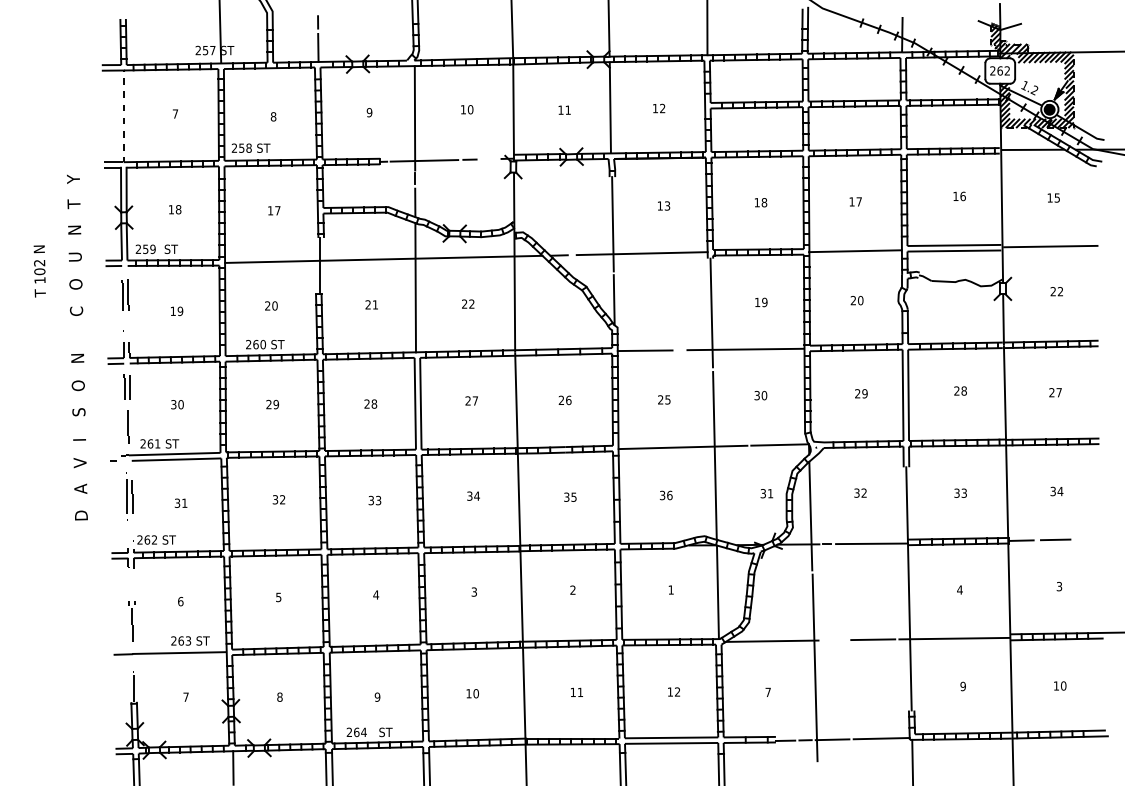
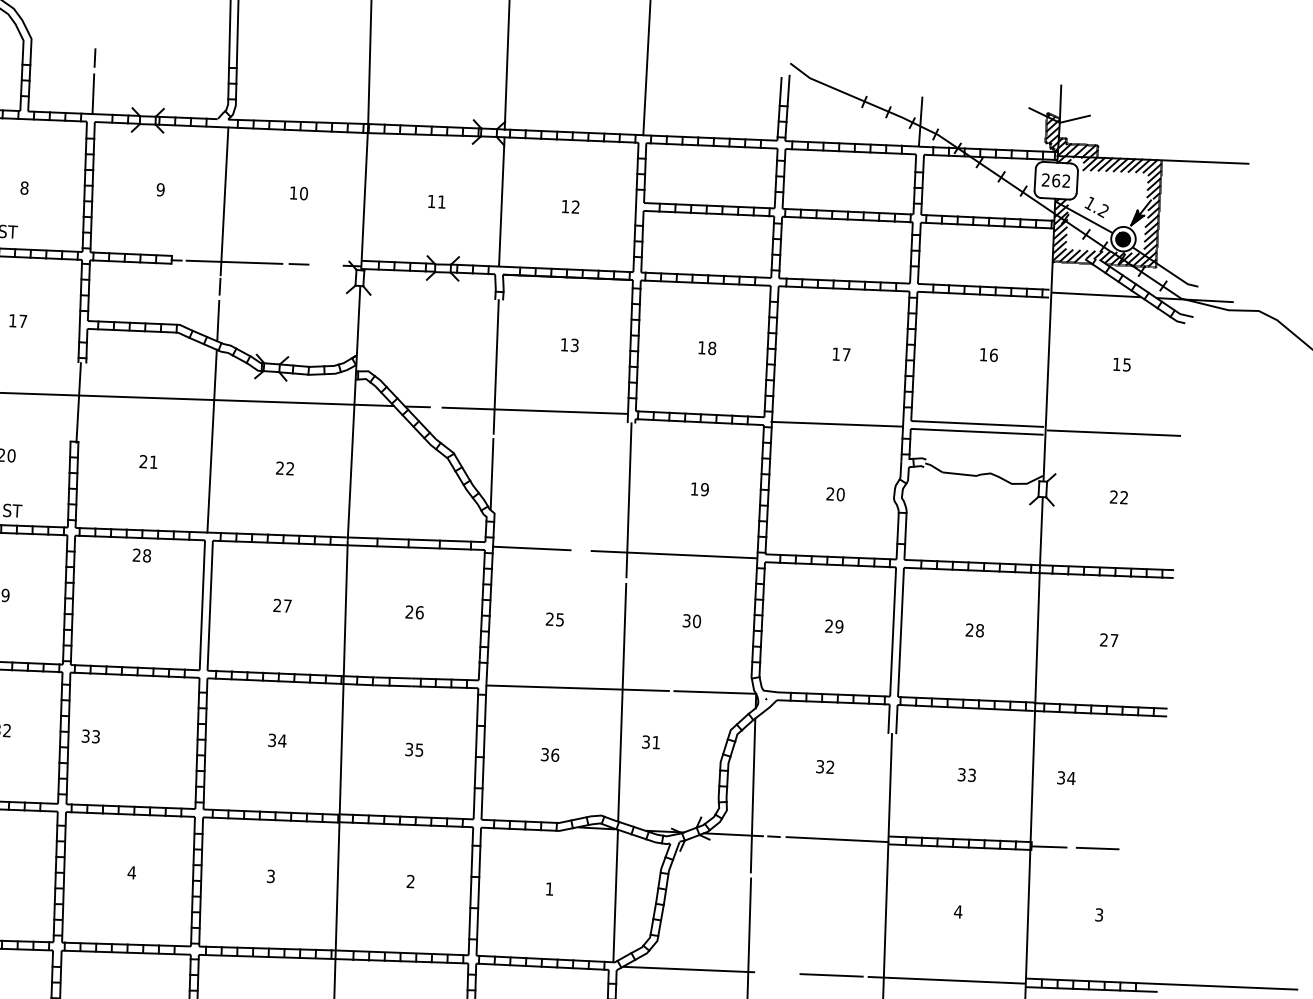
text: (370, 403) -> (141, 554), moved
text: (1056, 491) -> (1065, 778), moved
text: (766, 493) -> (650, 742), moved
text: (374, 500) -> (90, 736), moved

